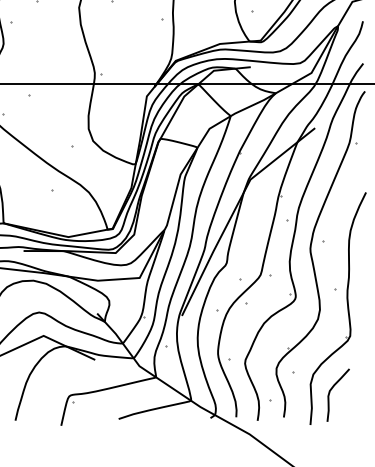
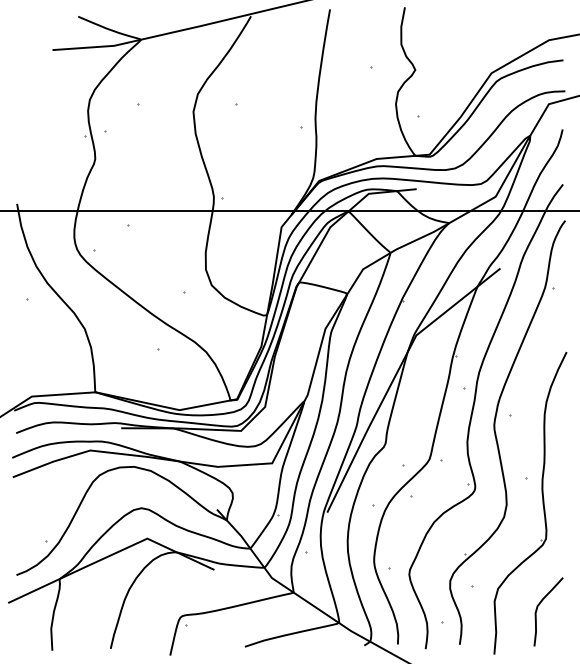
curve: (332, 389) -> (540, 604), moved

